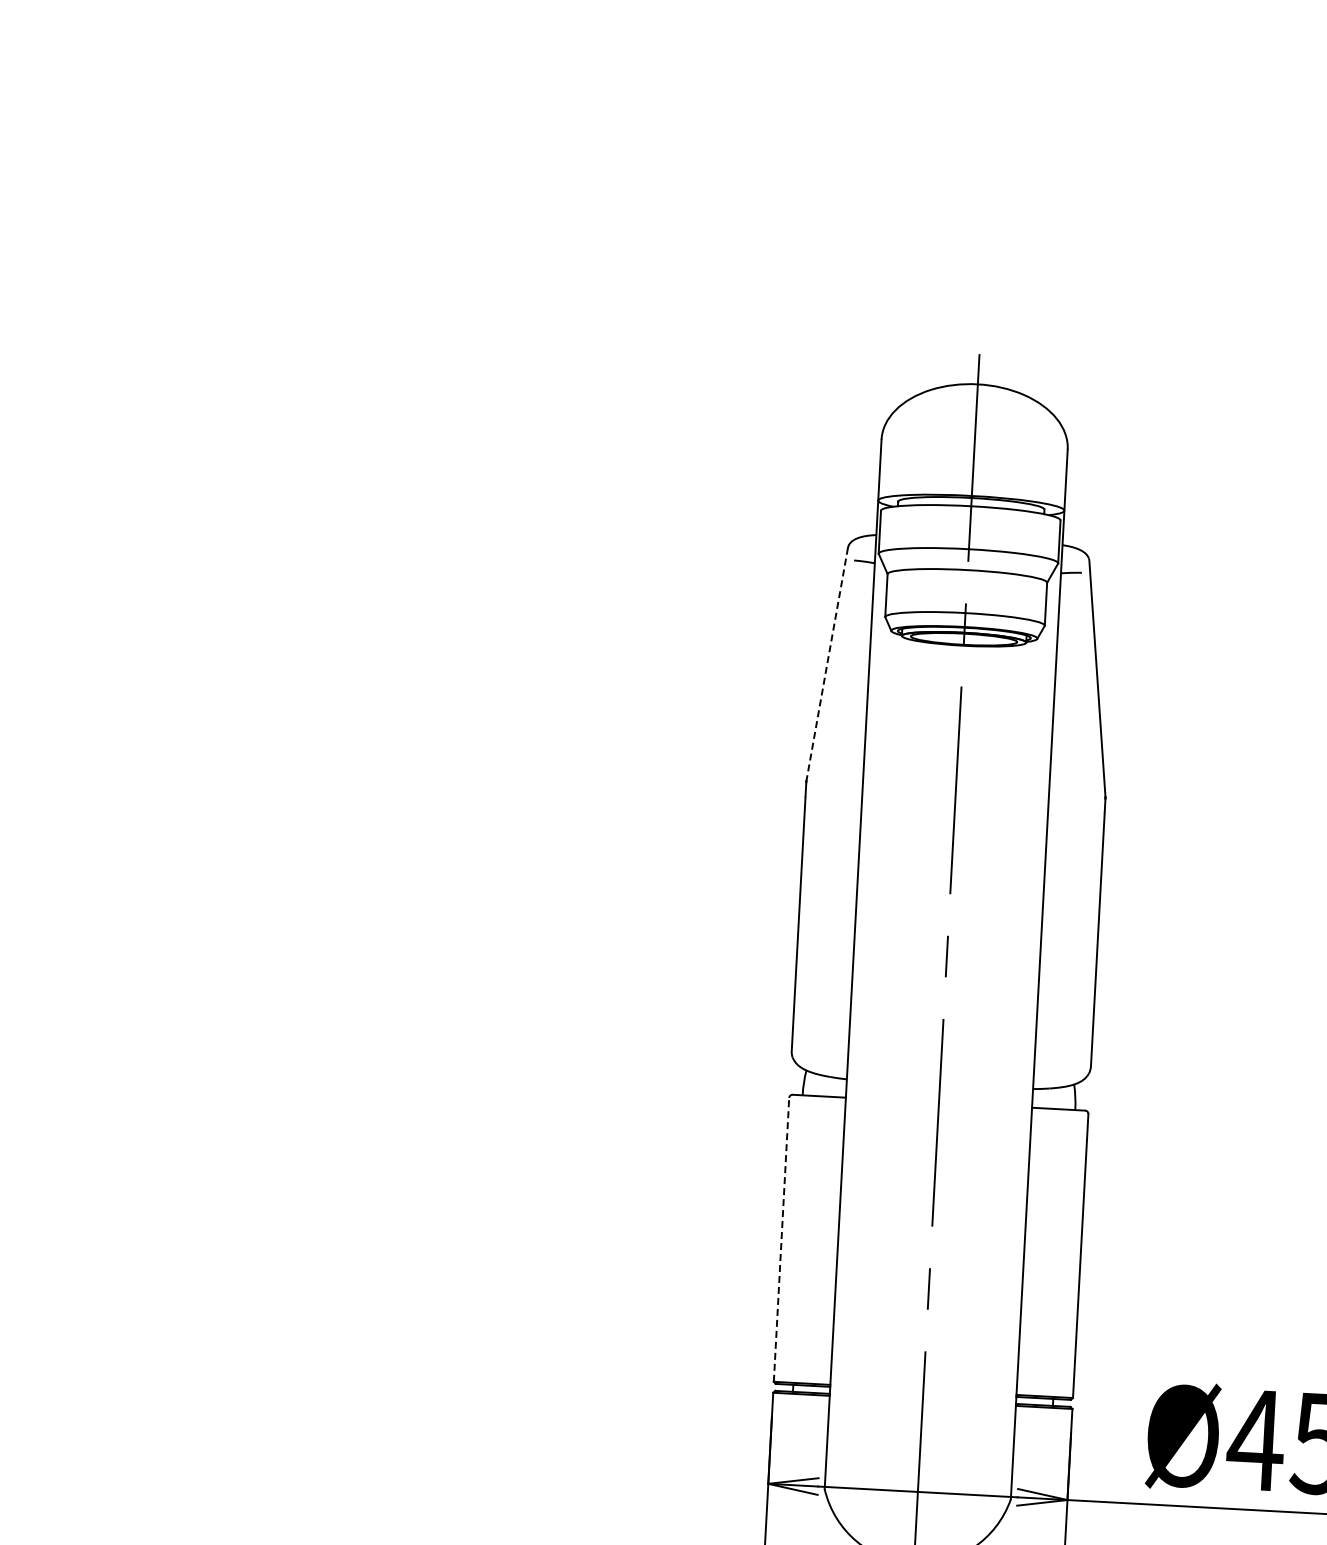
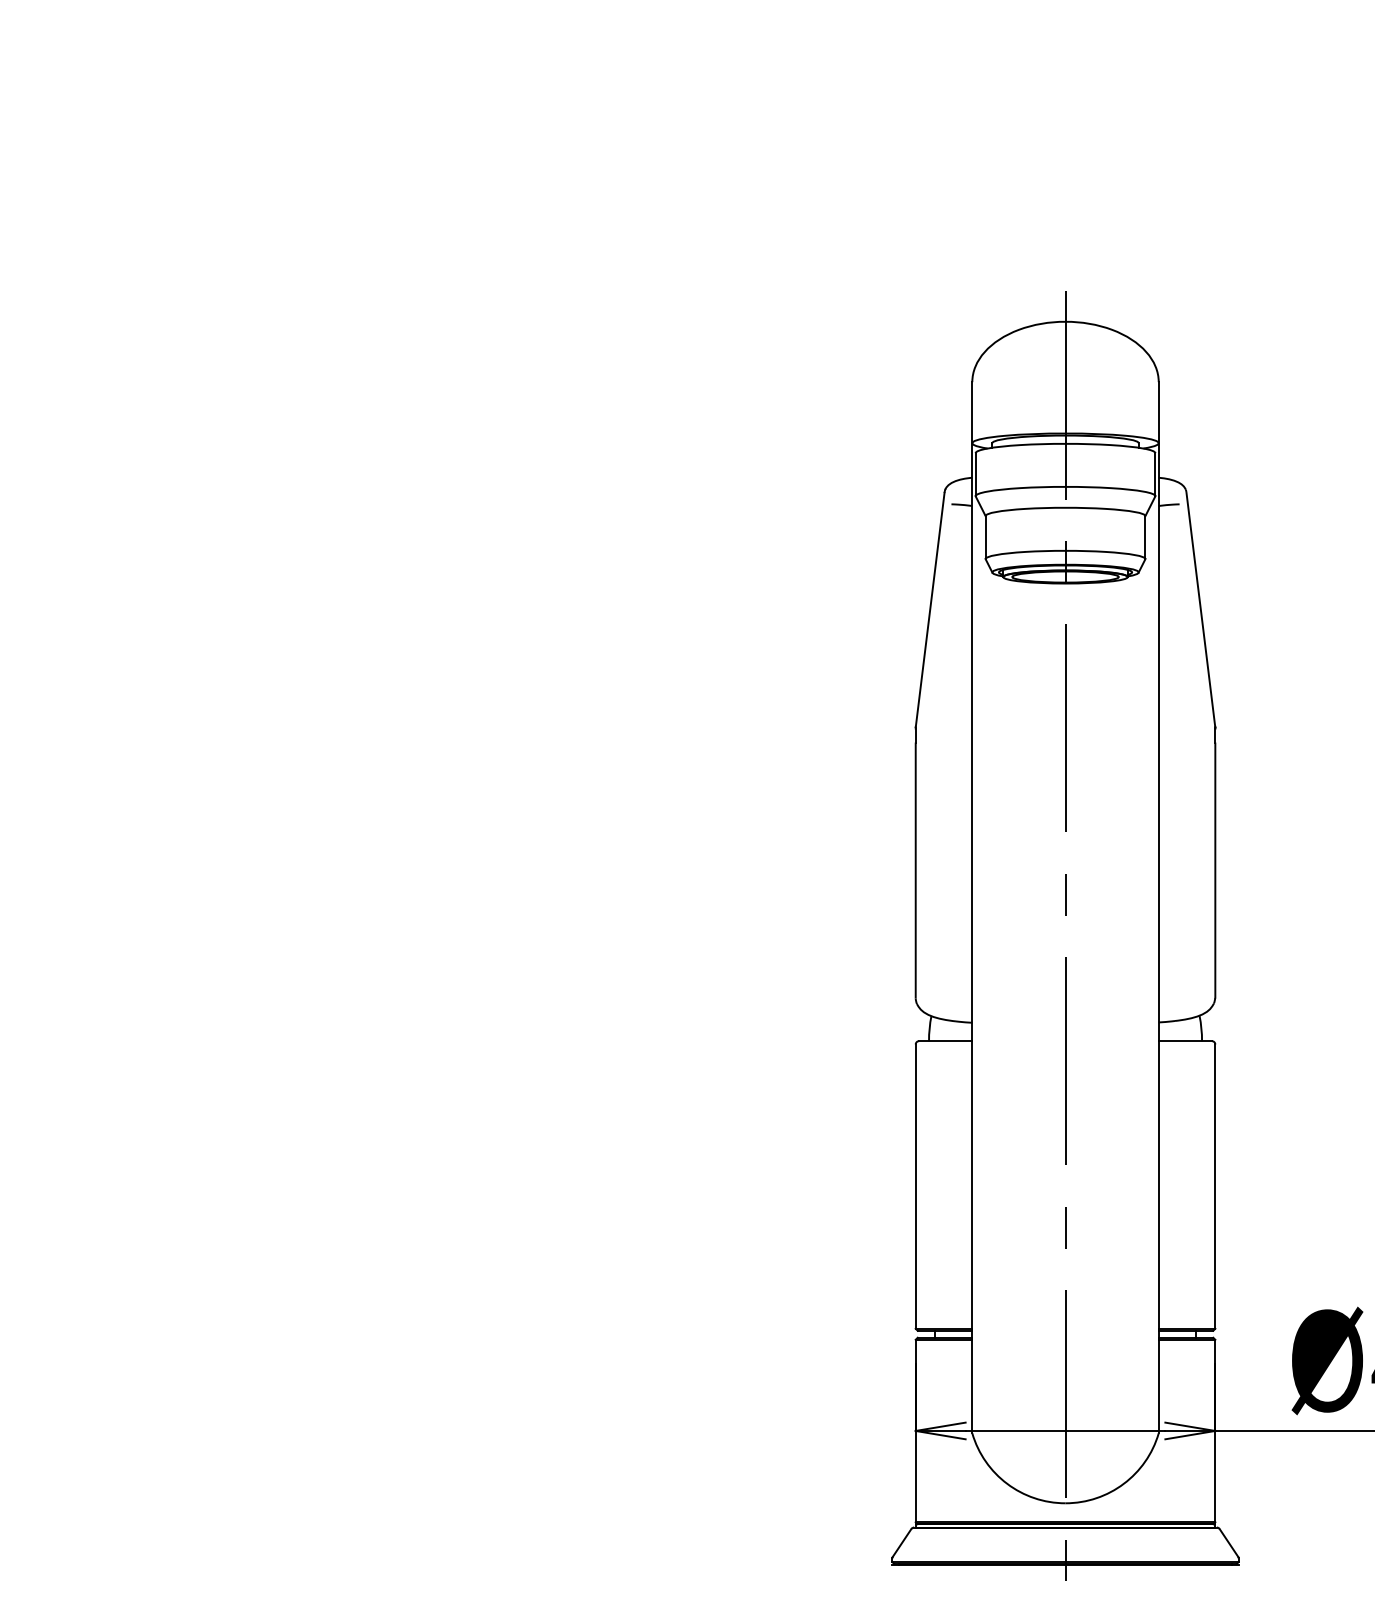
line: (827, 664) -> (930, 609), dashed -> solid
line: (781, 1239) -> (915, 1186), dashed -> solid

